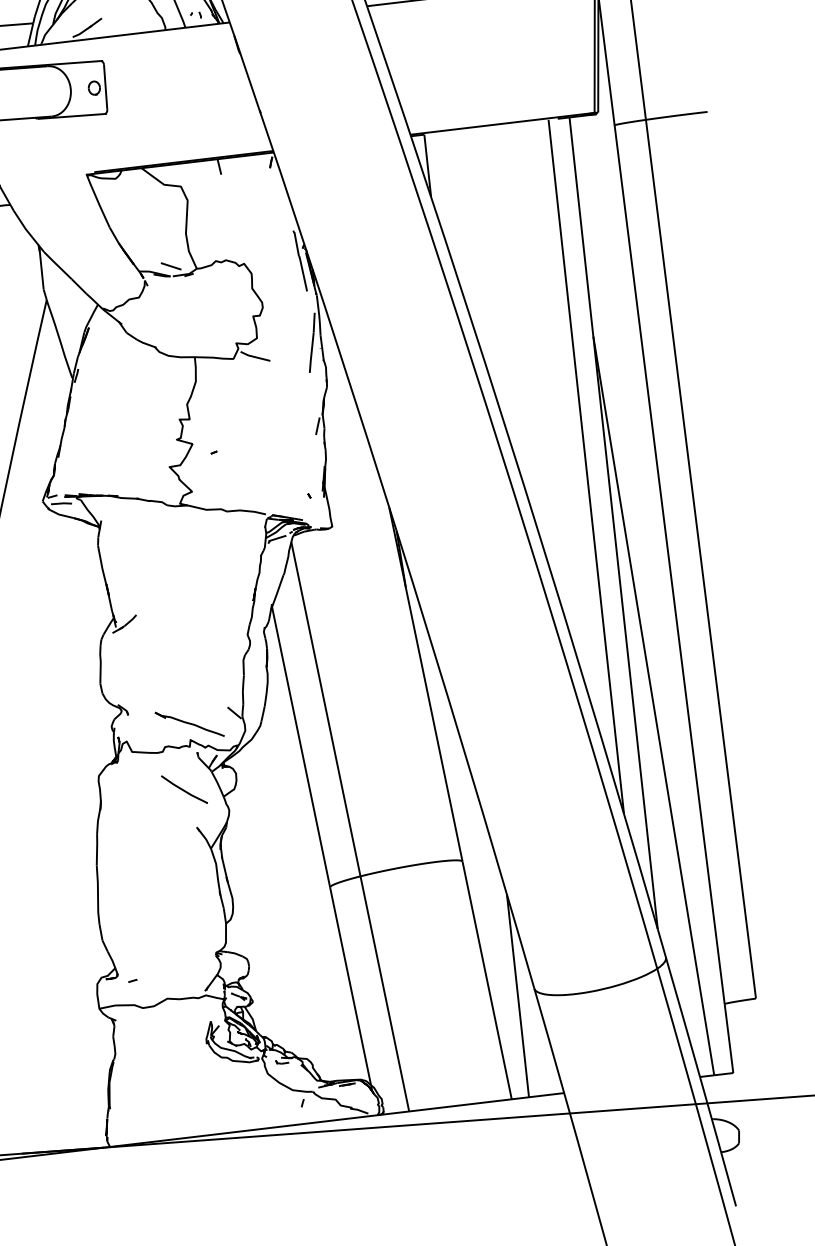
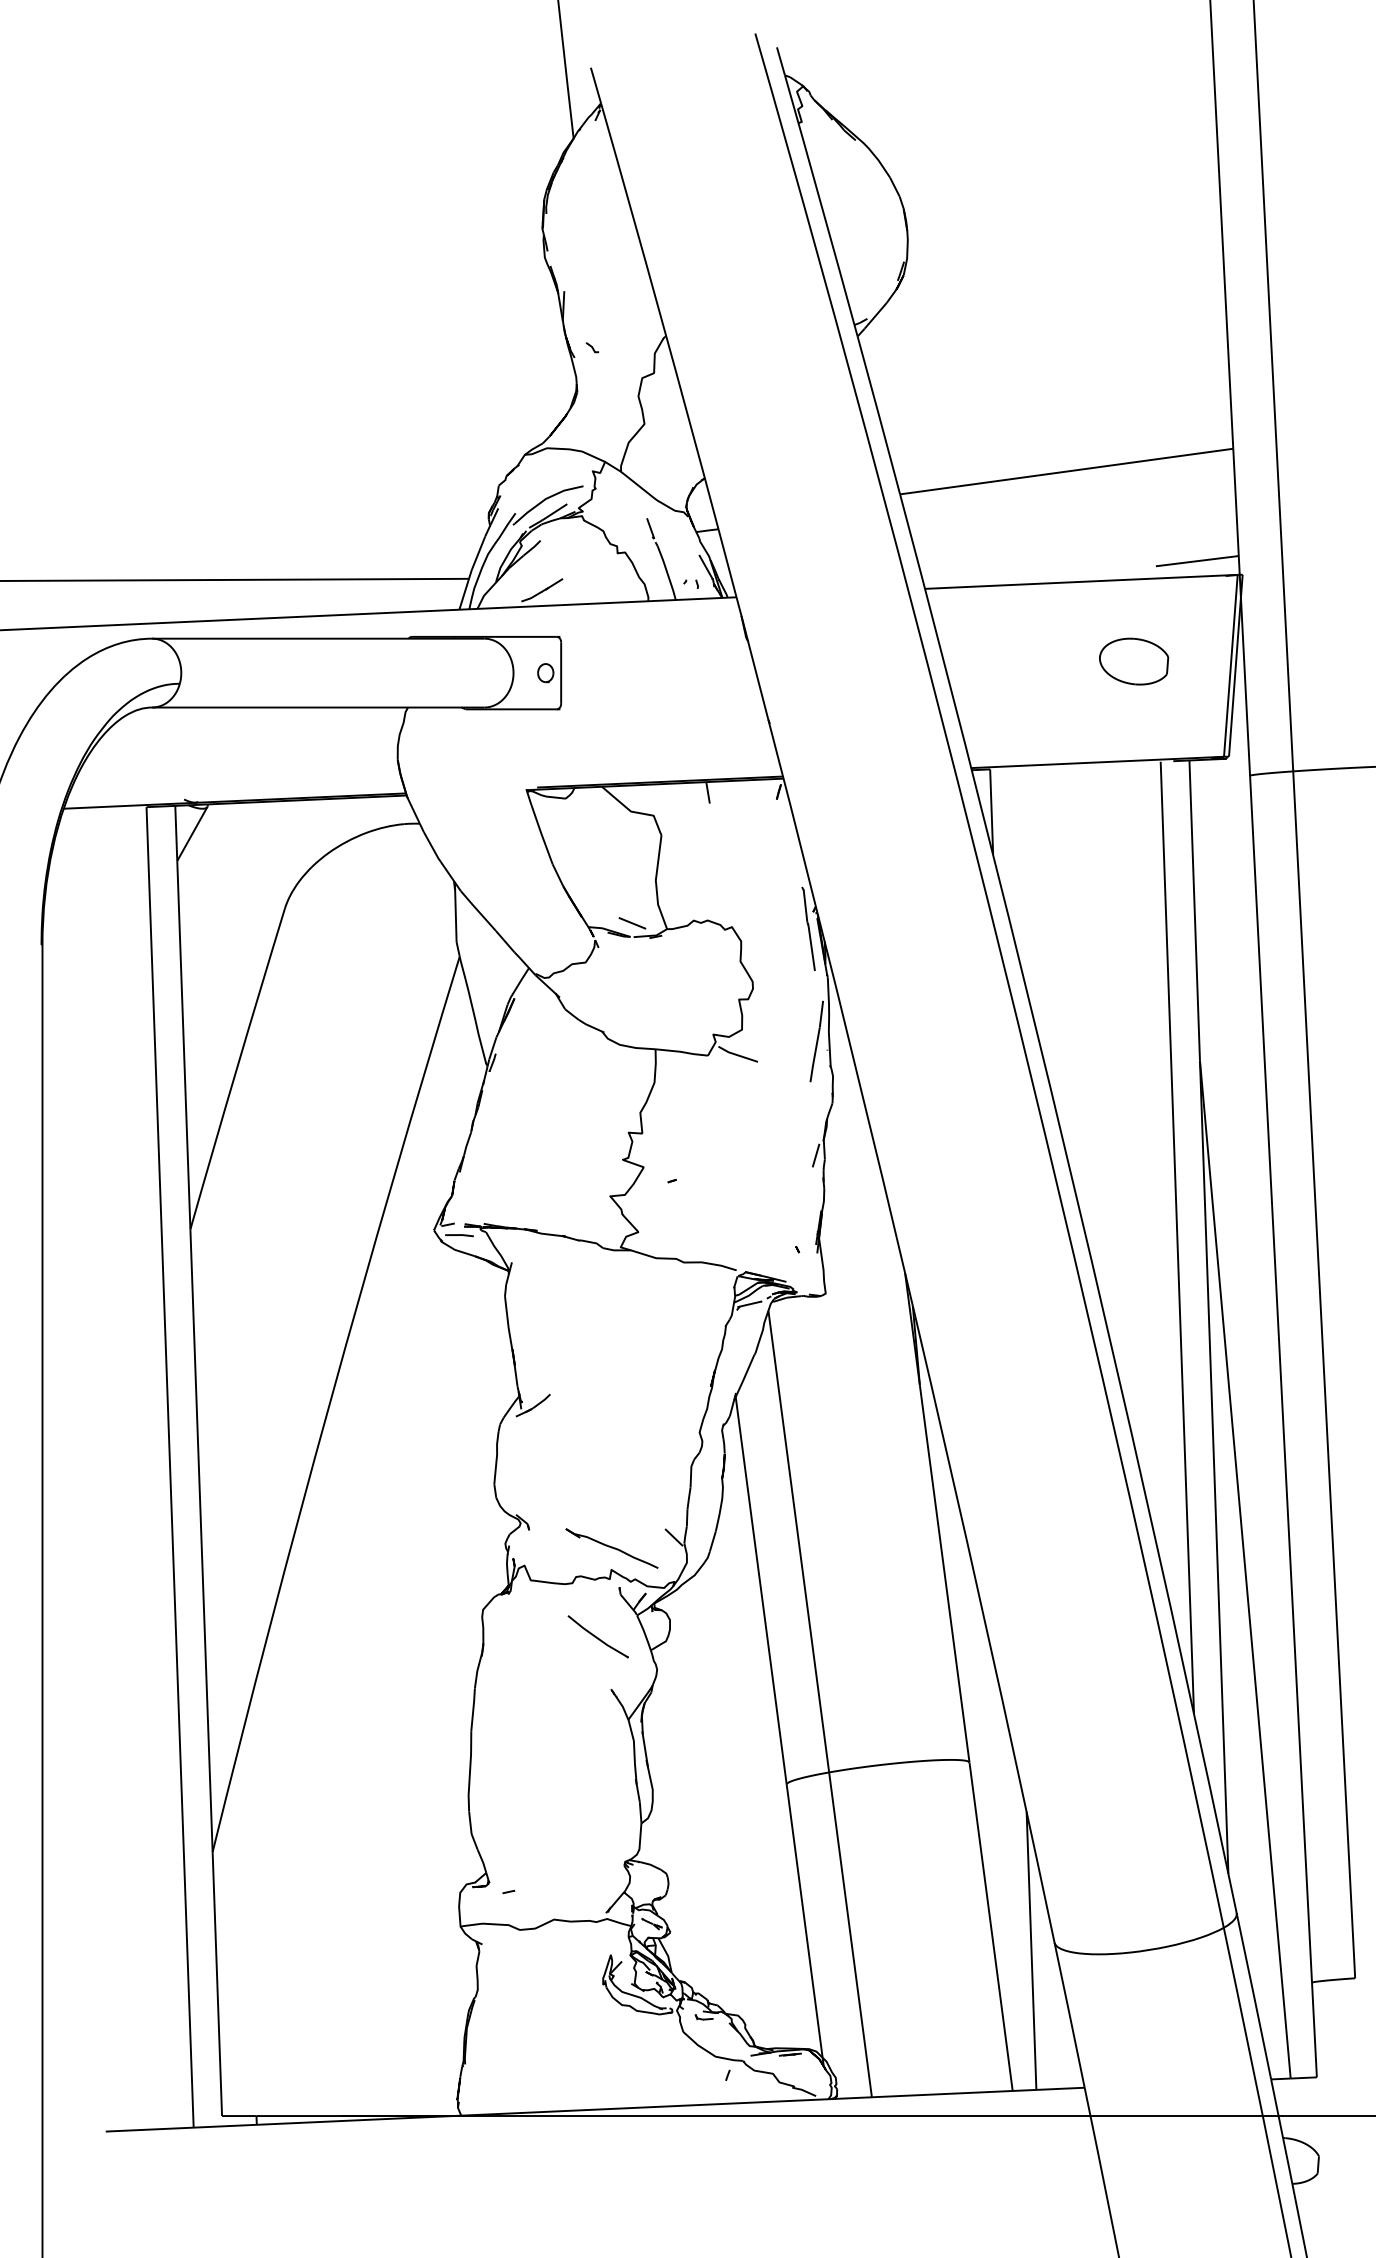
part: (524, 48) -> (1134, 661), added

